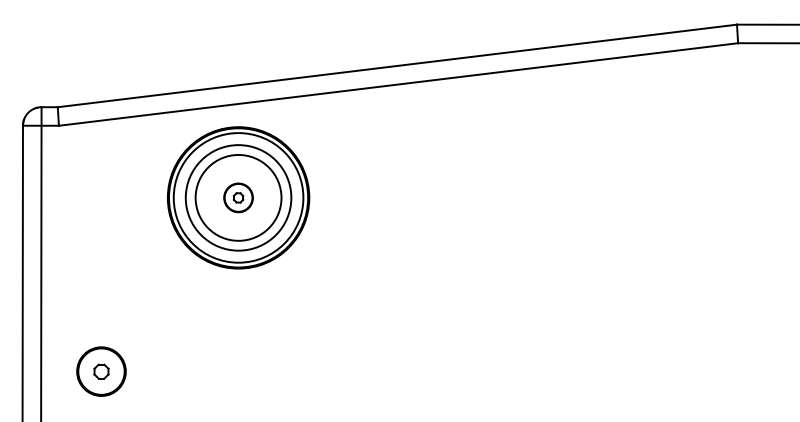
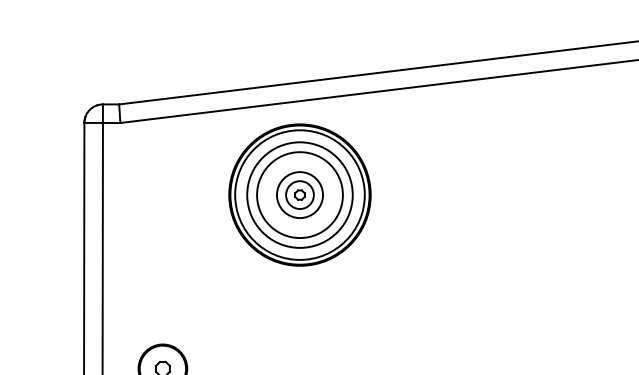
circle: (238, 197) -> (299, 194), size x1.6

